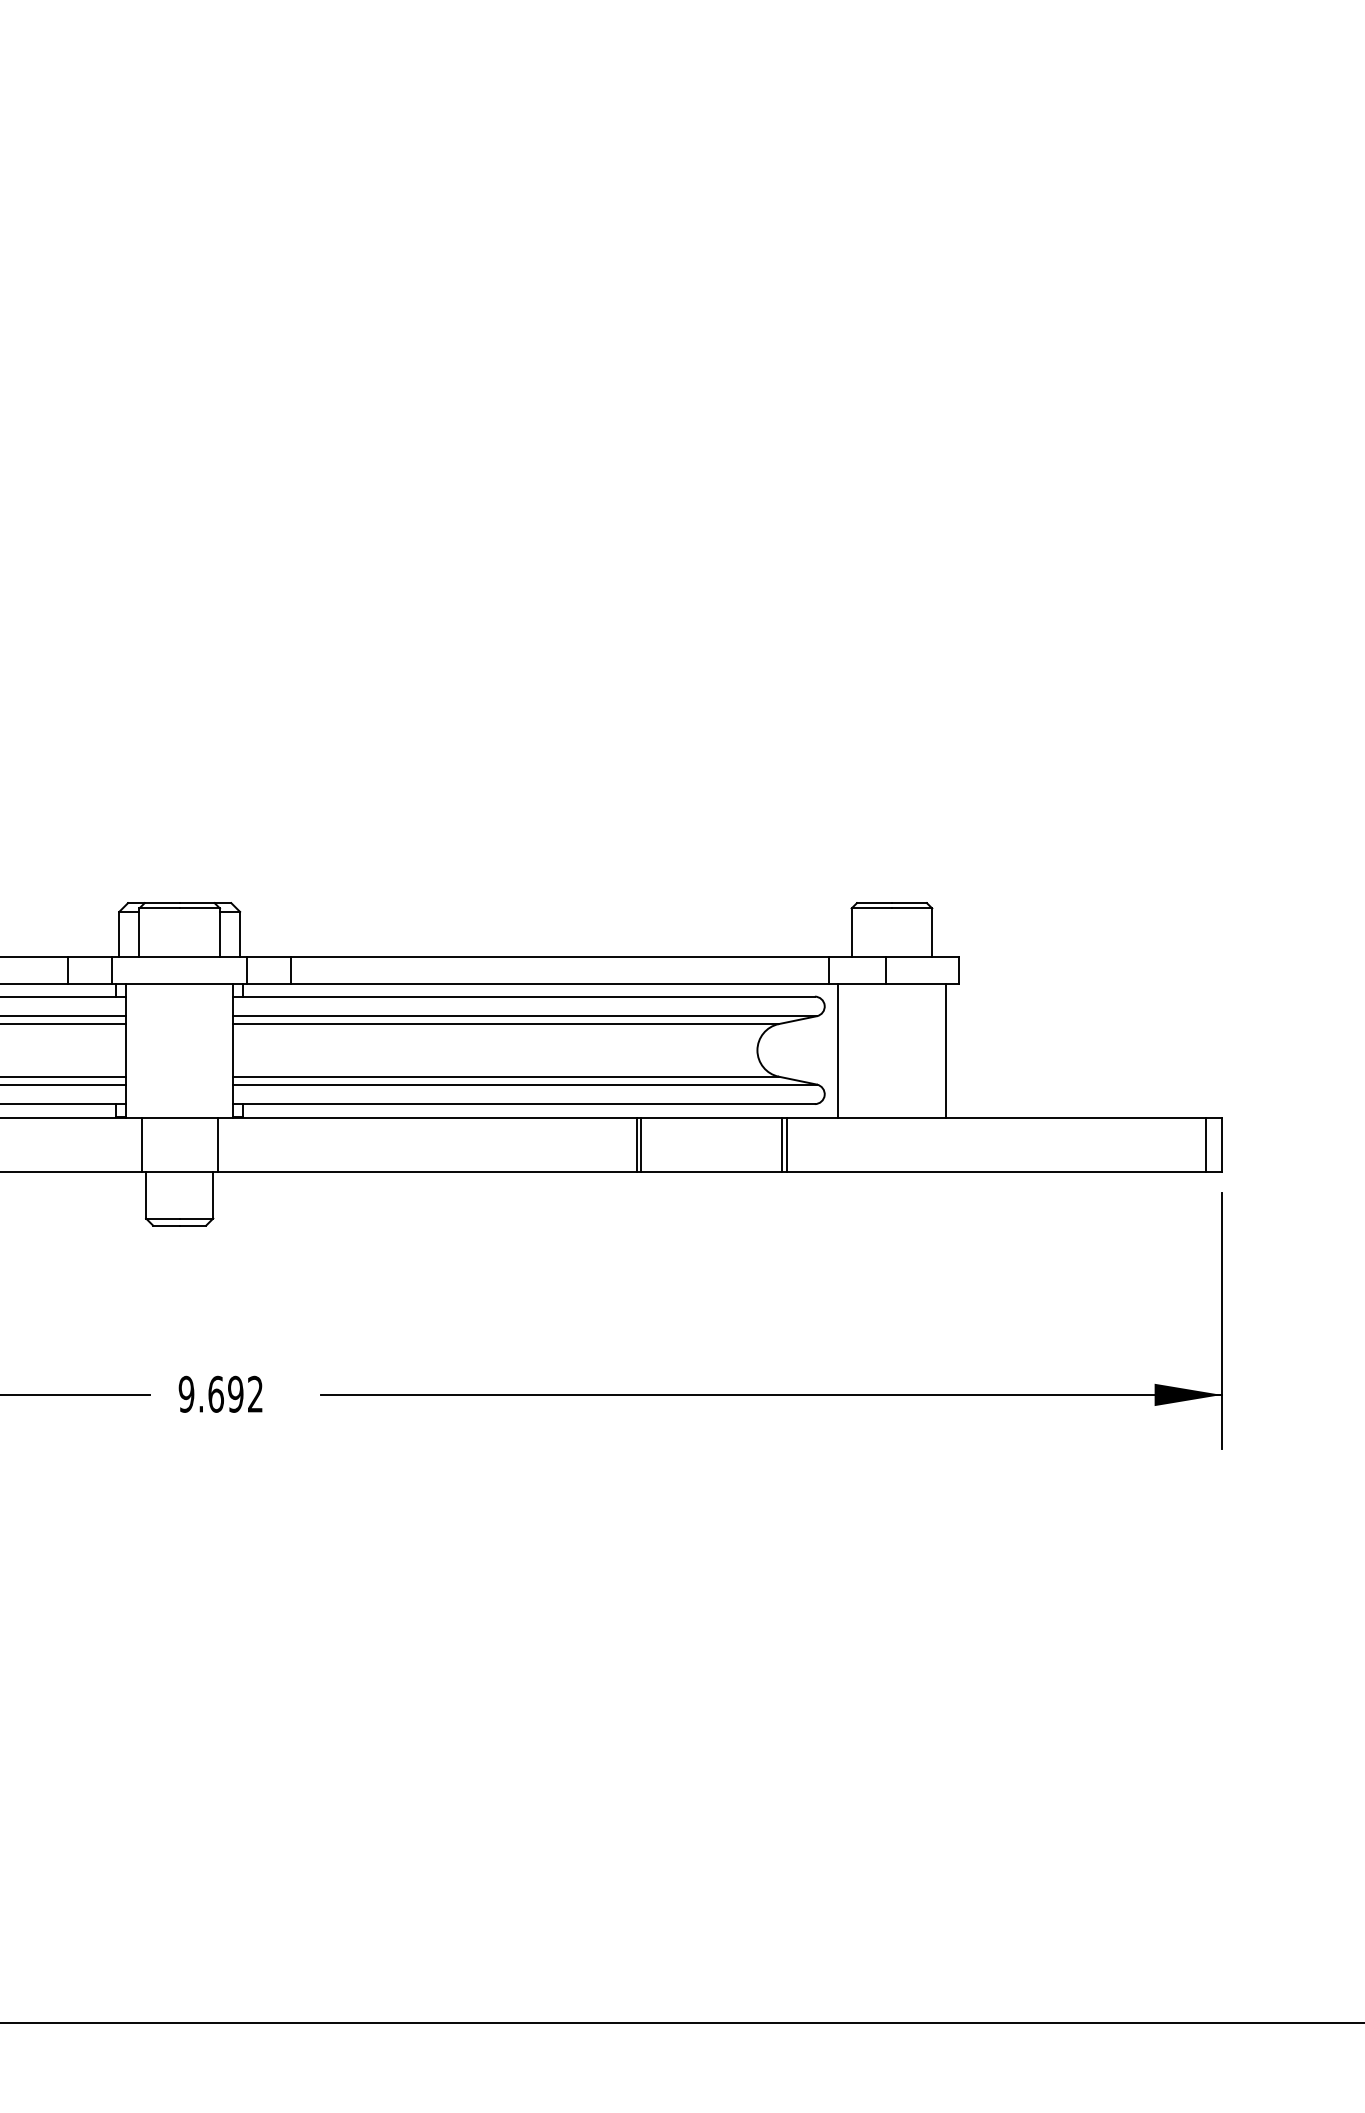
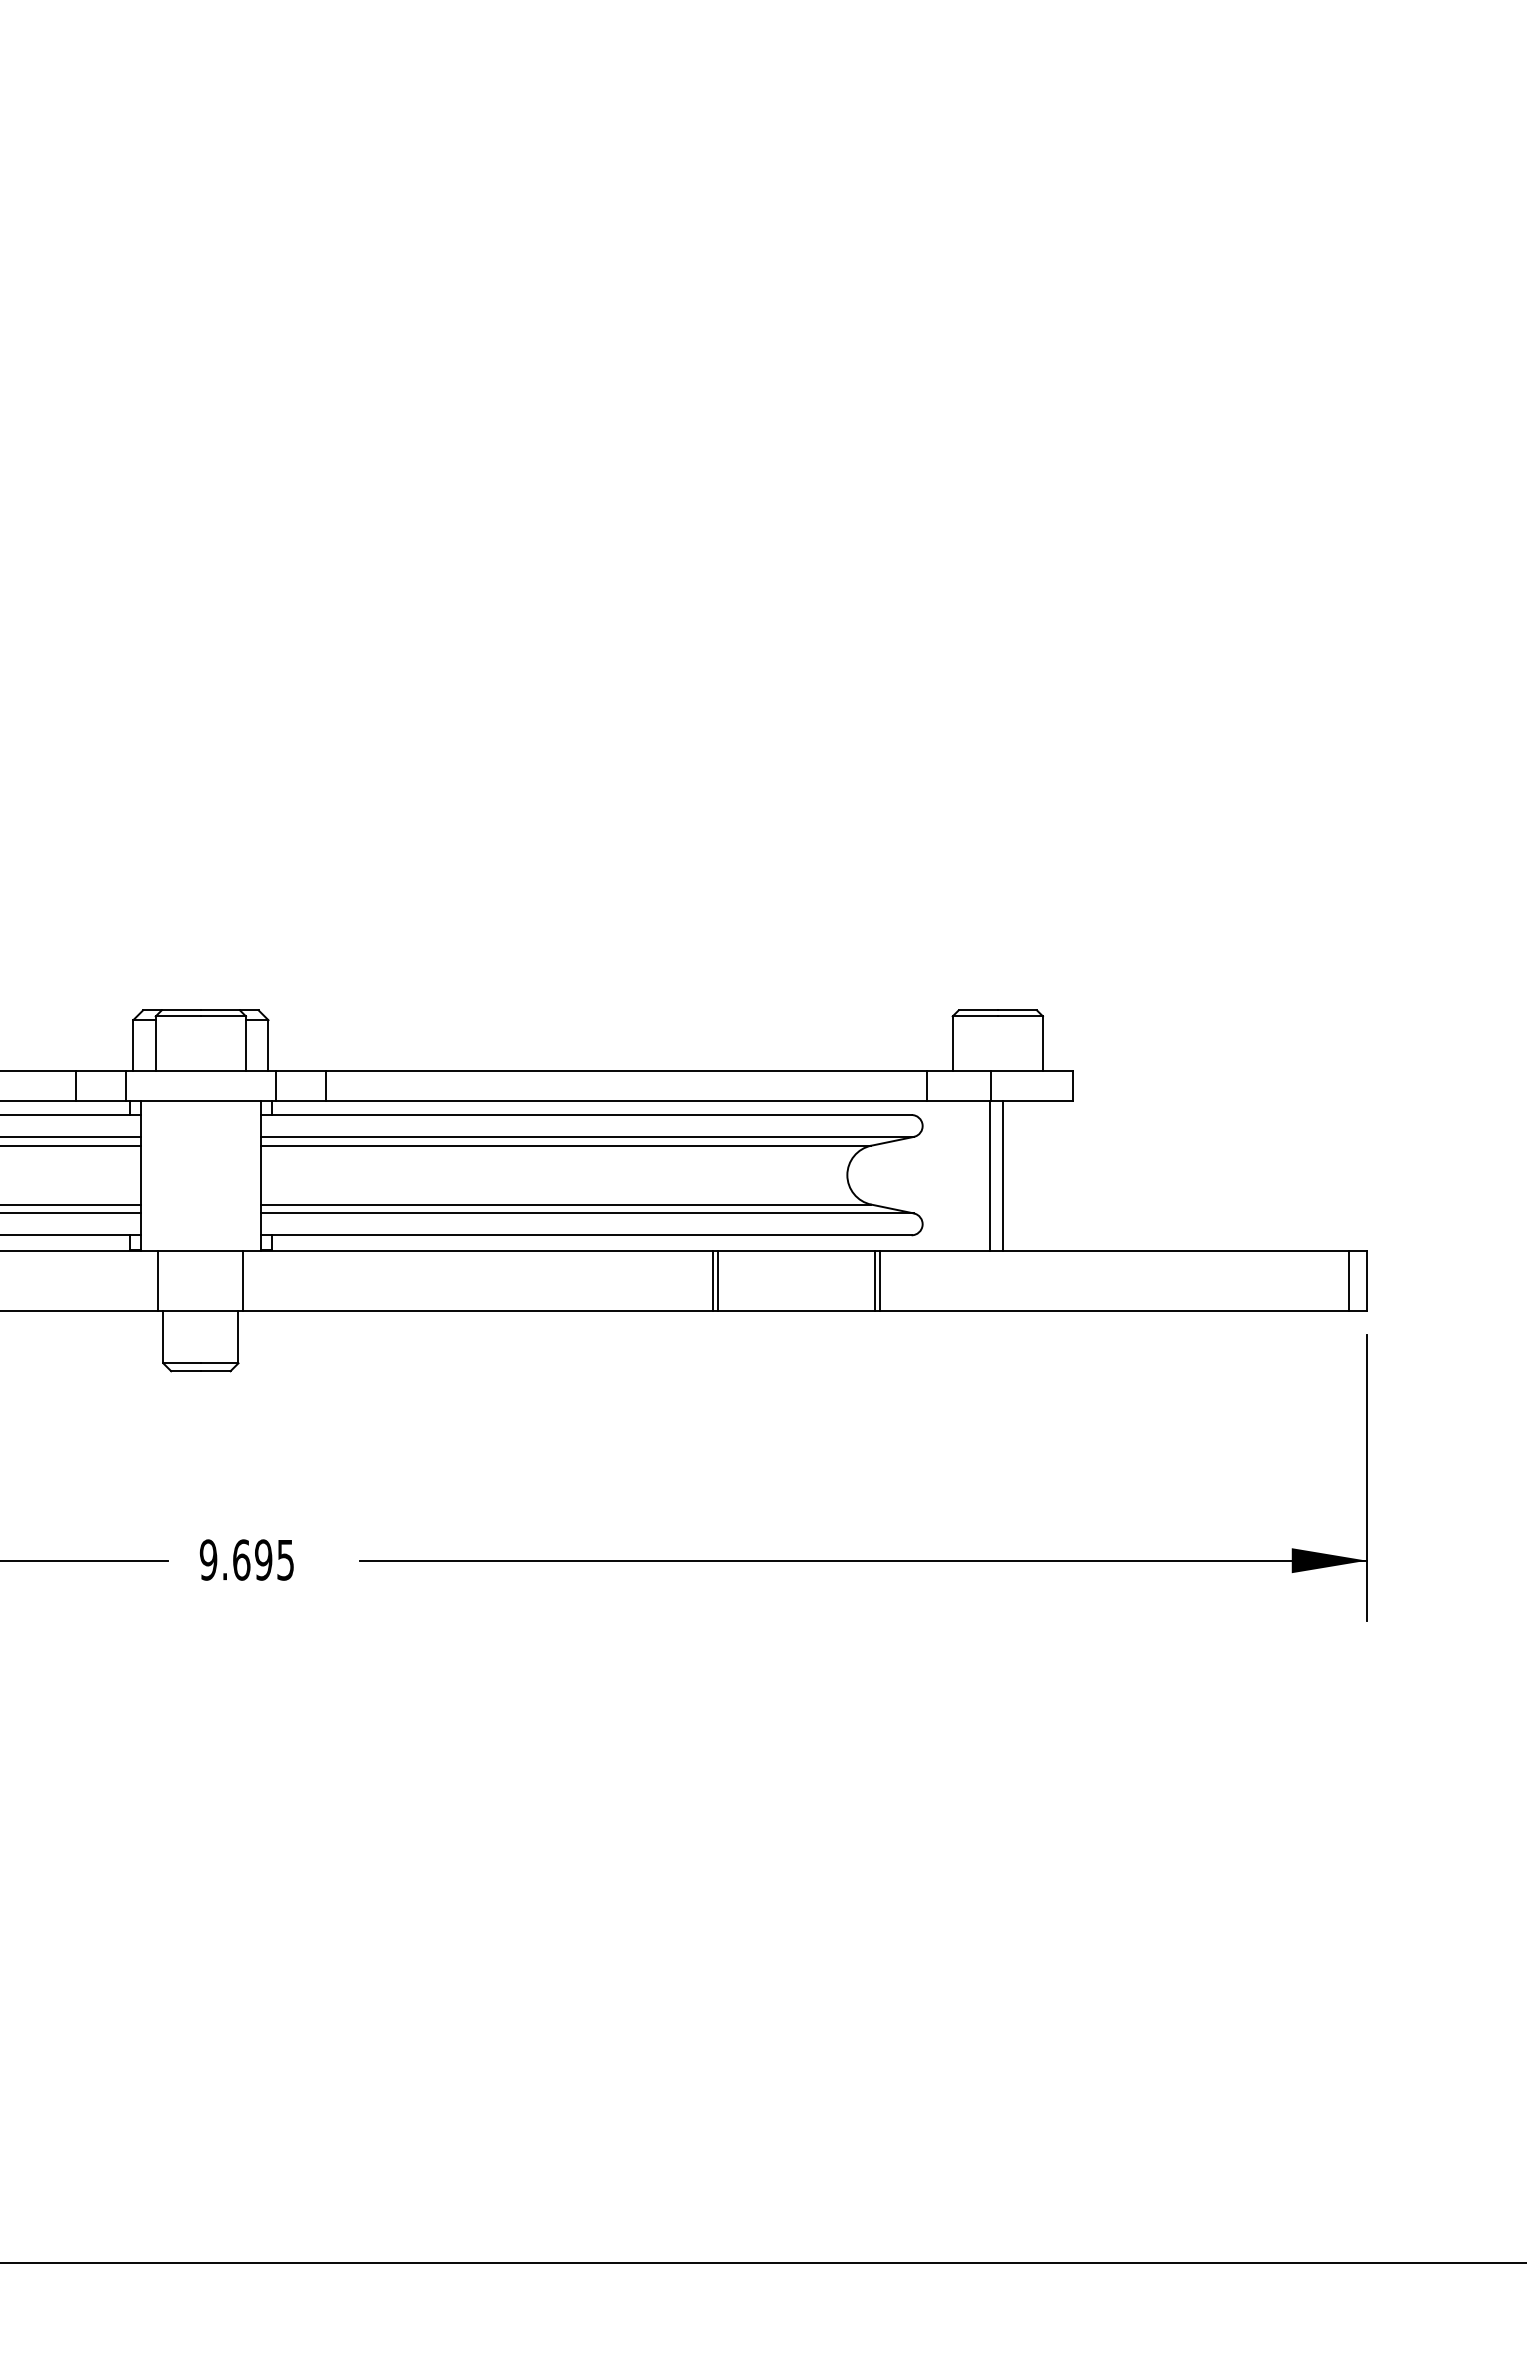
line: (838, 1050) -> (1002, 1175), moved
line: (946, 1050) -> (990, 1175), moved
text: (255, 1393) -> (285, 1559), 9.692 -> 9.695

